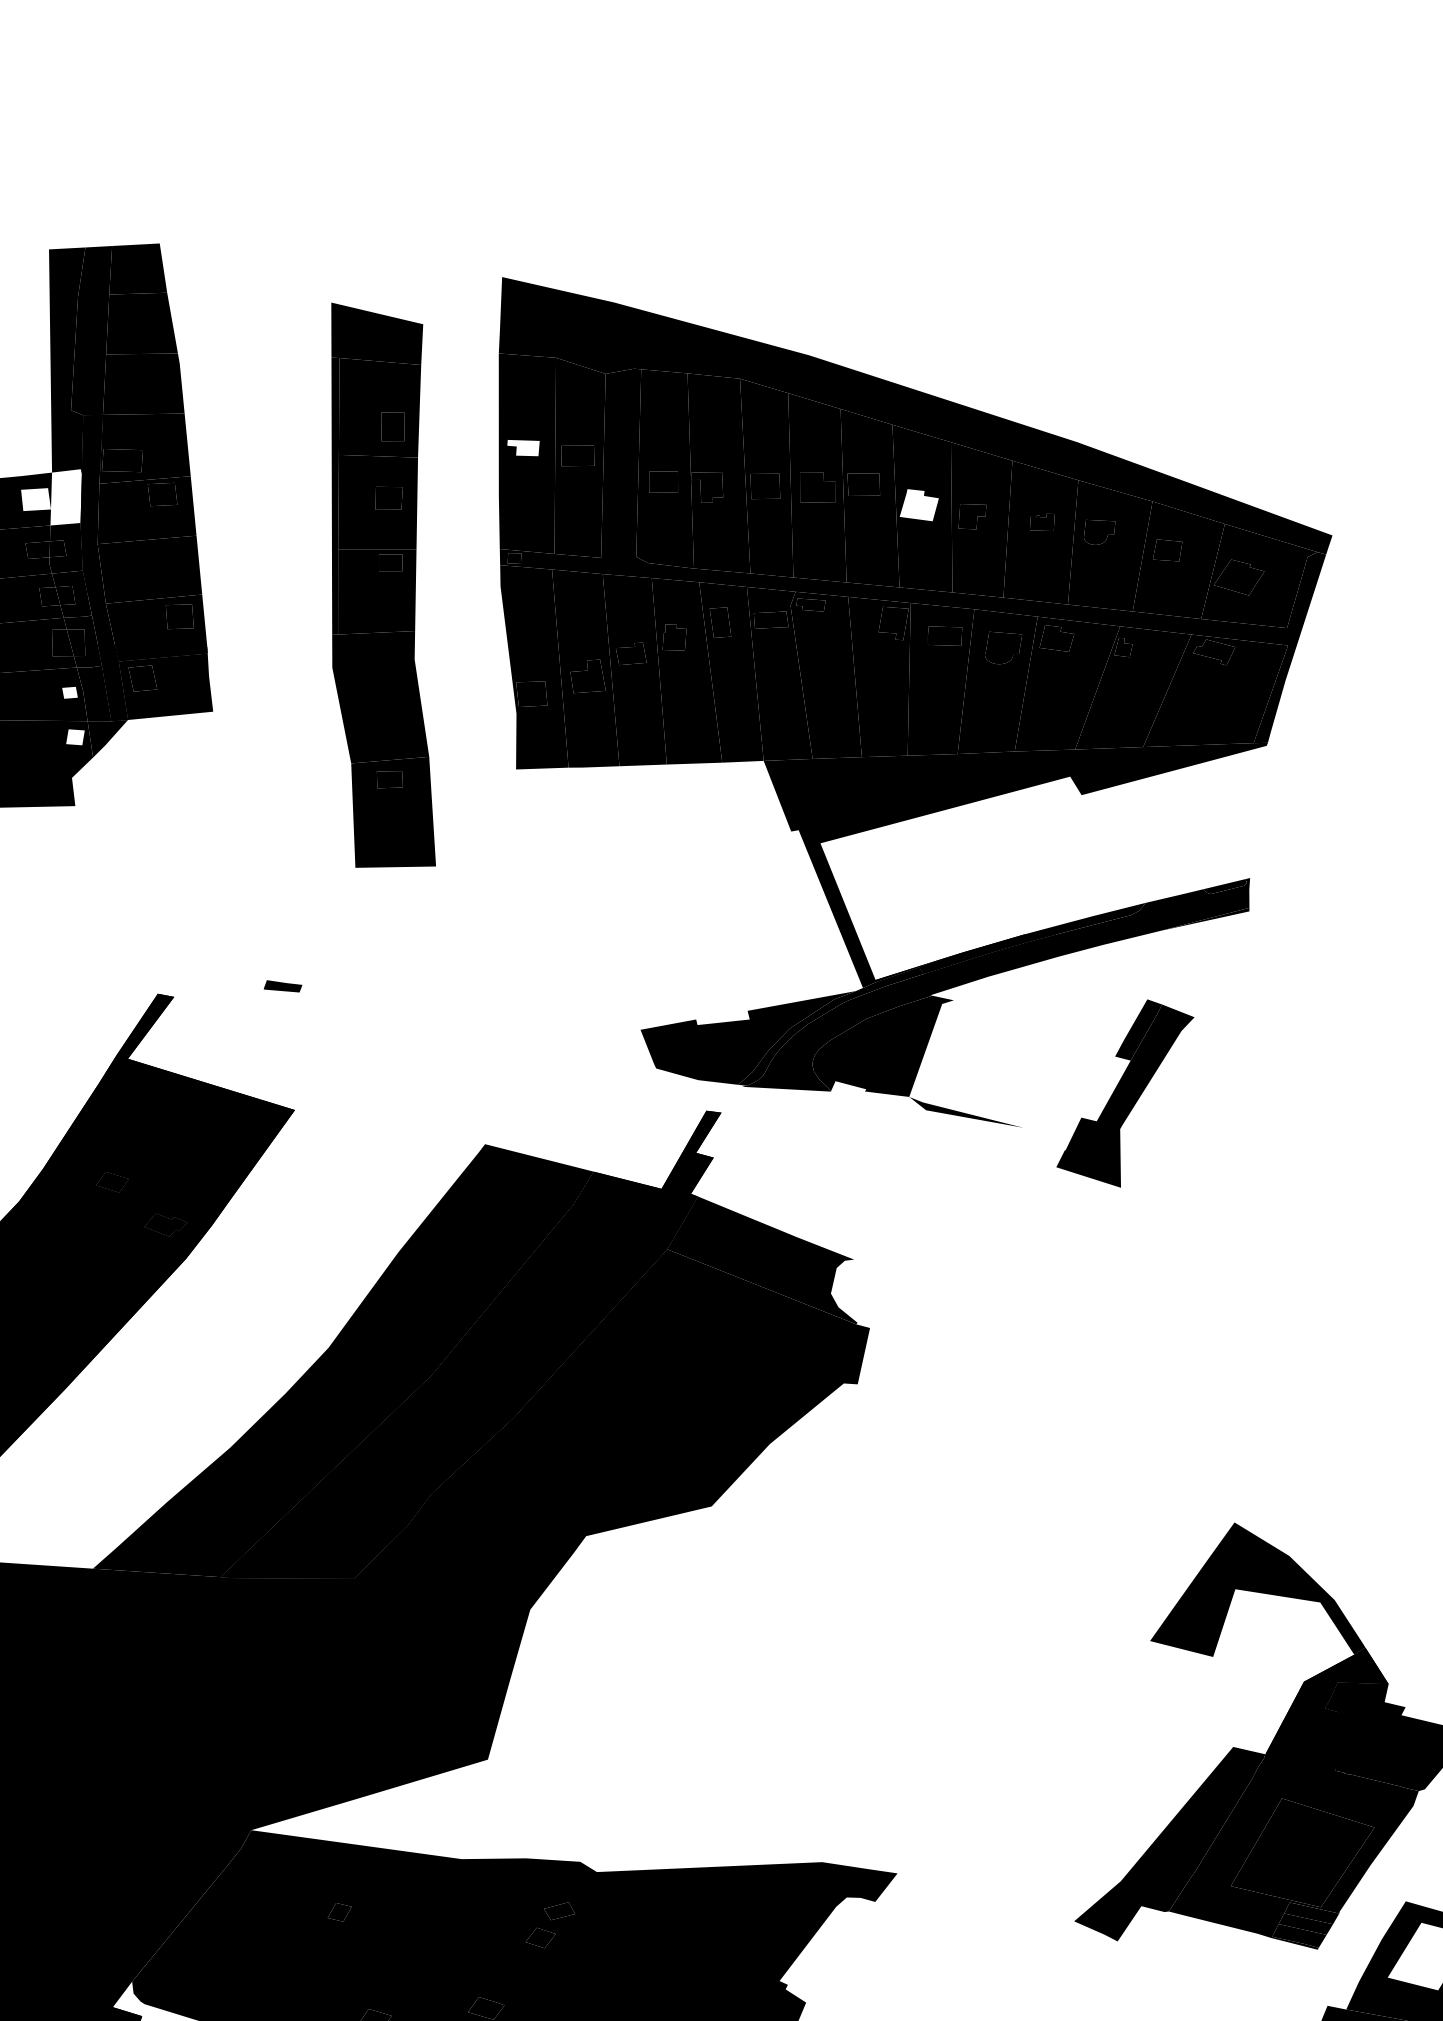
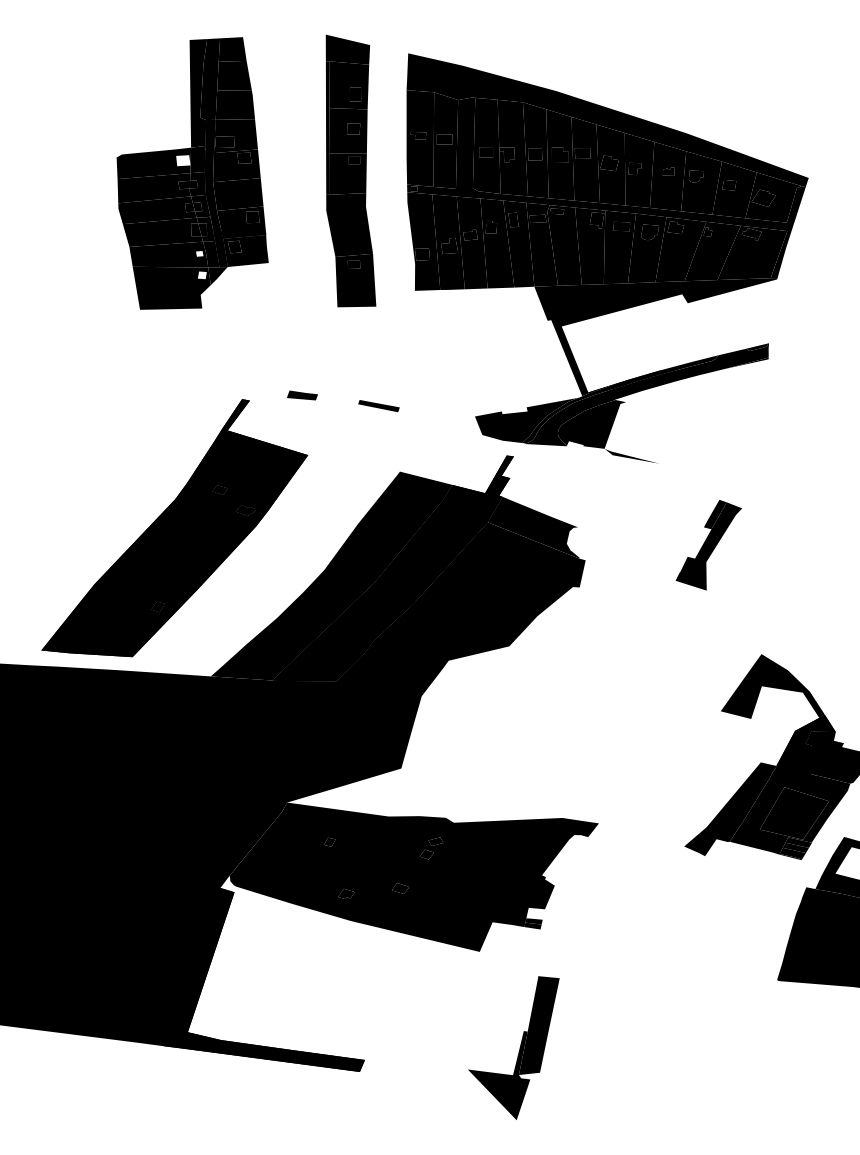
fill: (523, 447) -> (418, 135), added
fill: (65, 497) -> (197, 159), added
fill: (917, 505) -> (608, 163), added
part: (382, 584) -> (350, 170), moved
part: (282, 986) -> (302, 395), size x1.67
part: (440, 1009) -> (378, 406), added
part: (1124, 1094) -> (708, 545), moved

